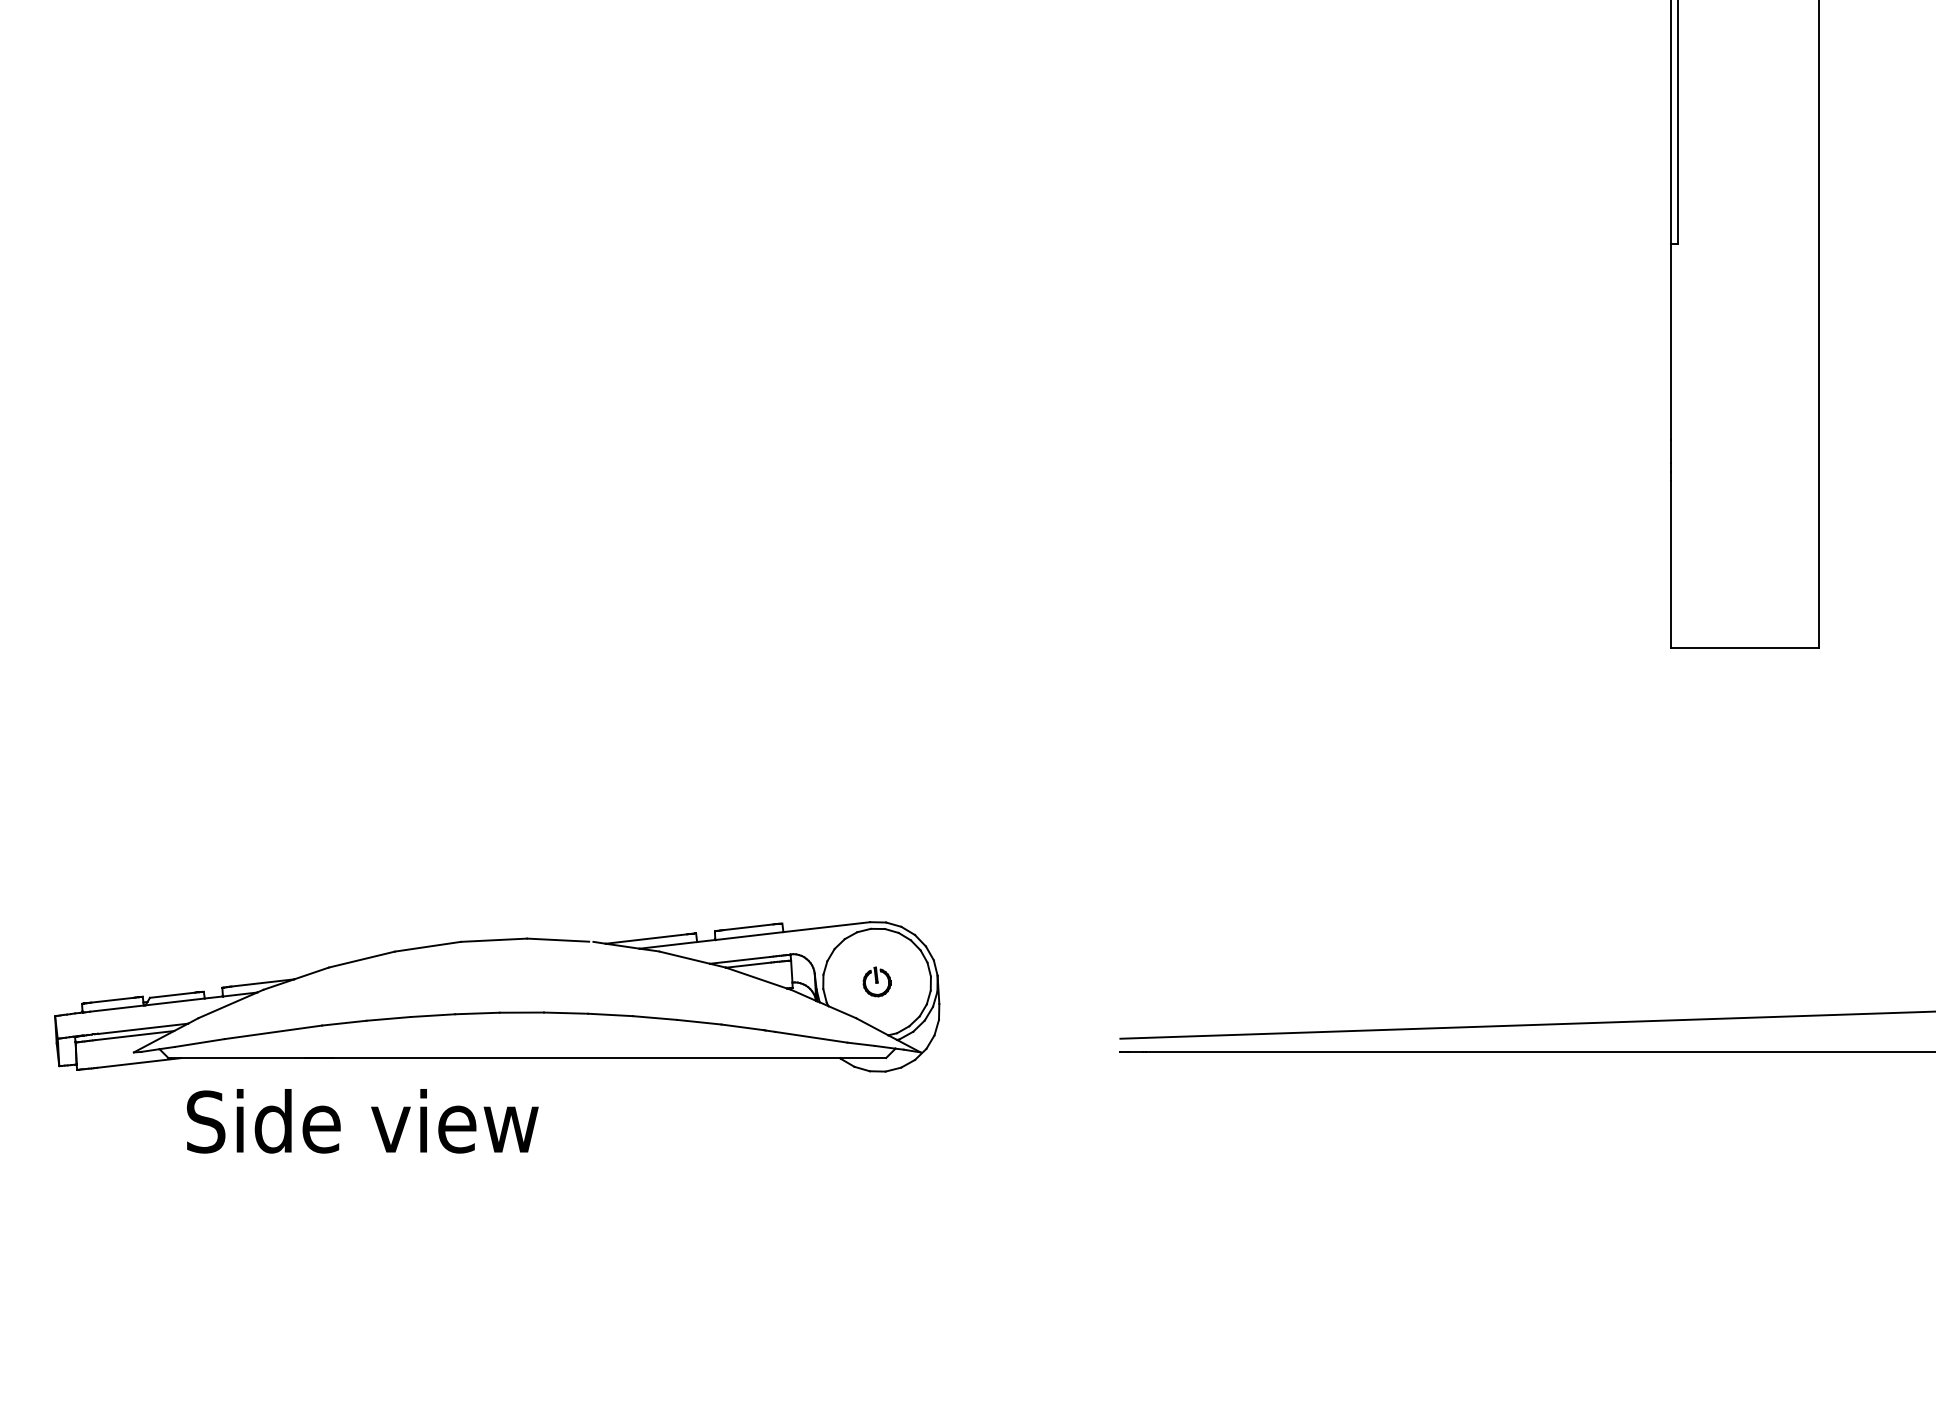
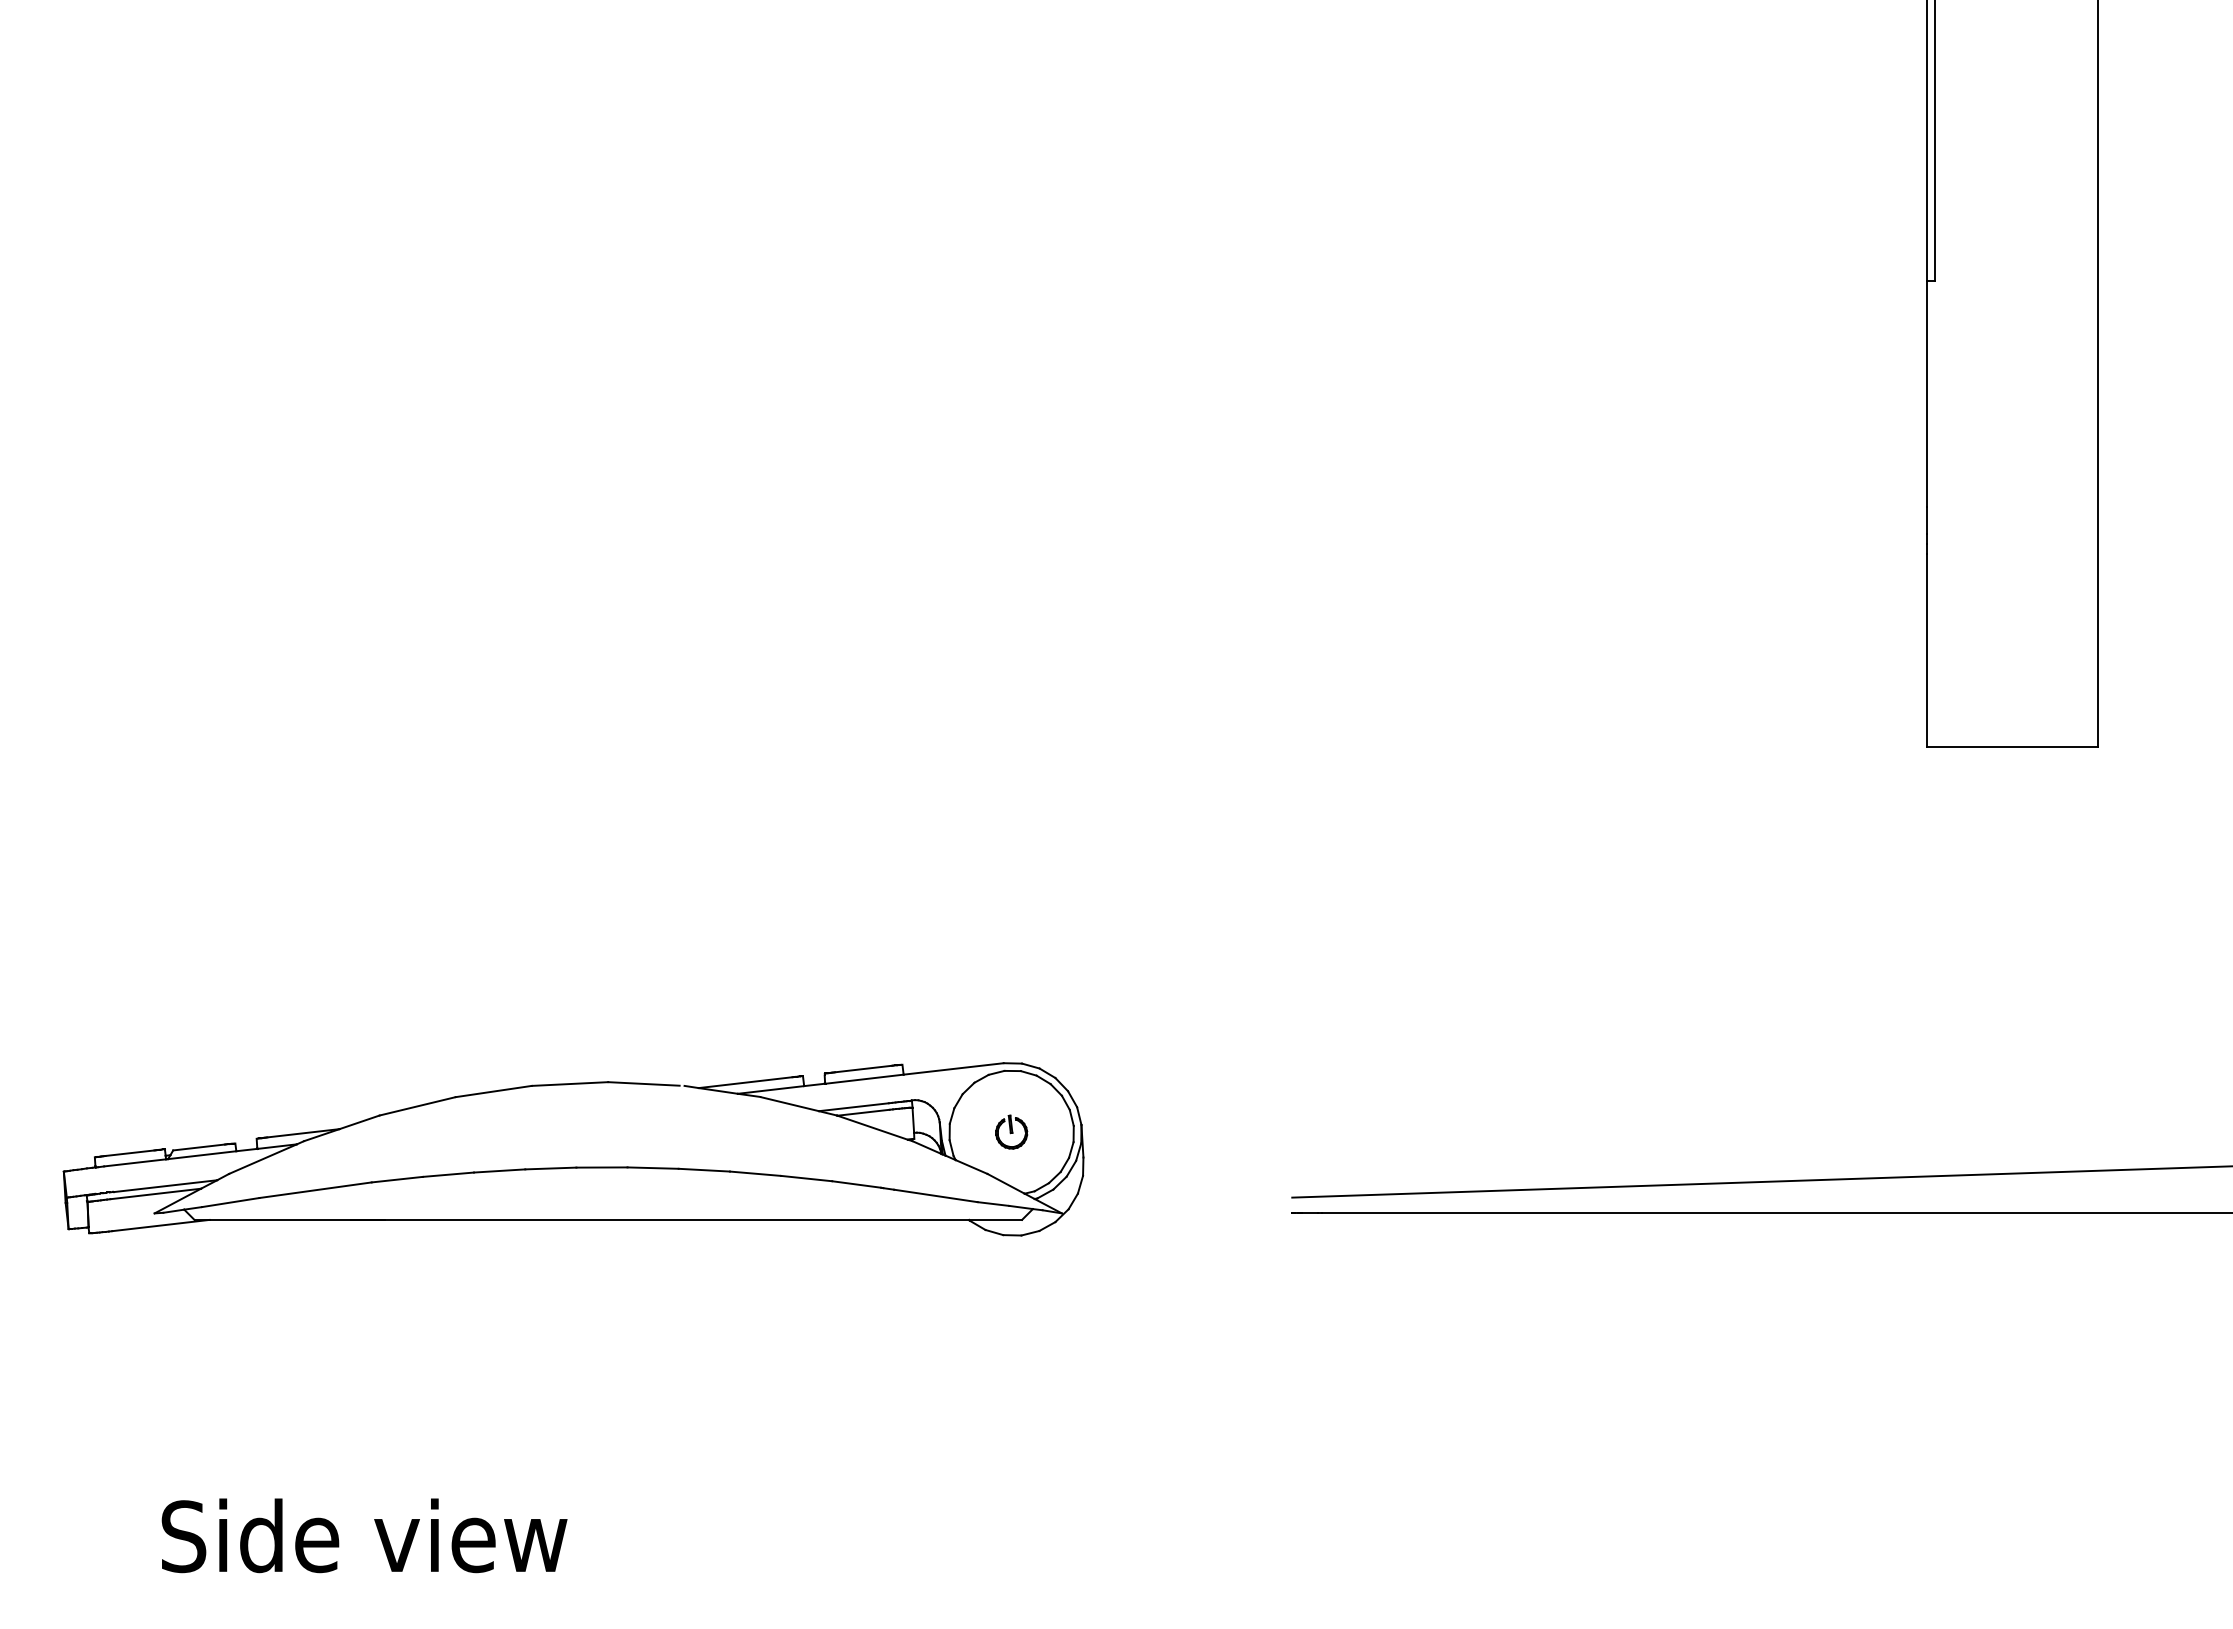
text: (362, 1121) -> (364, 1535), moved

